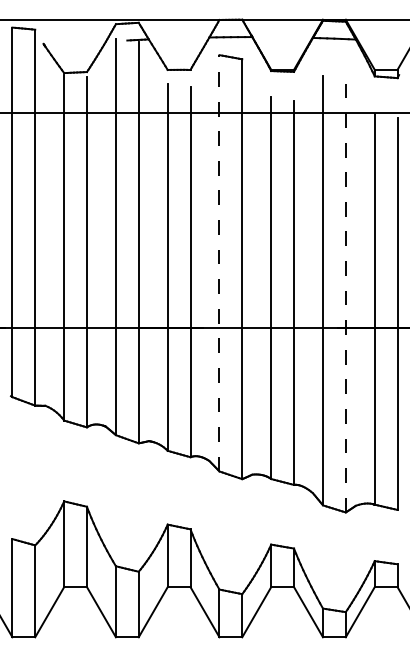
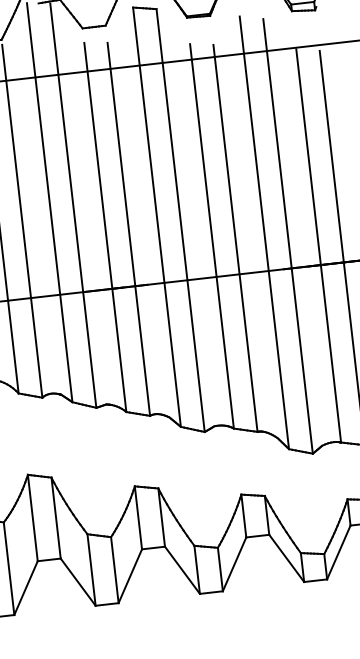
line: (219, 262) -> (156, 216), dashed -> solid
line: (345, 296) -> (287, 236), dashed -> solid

